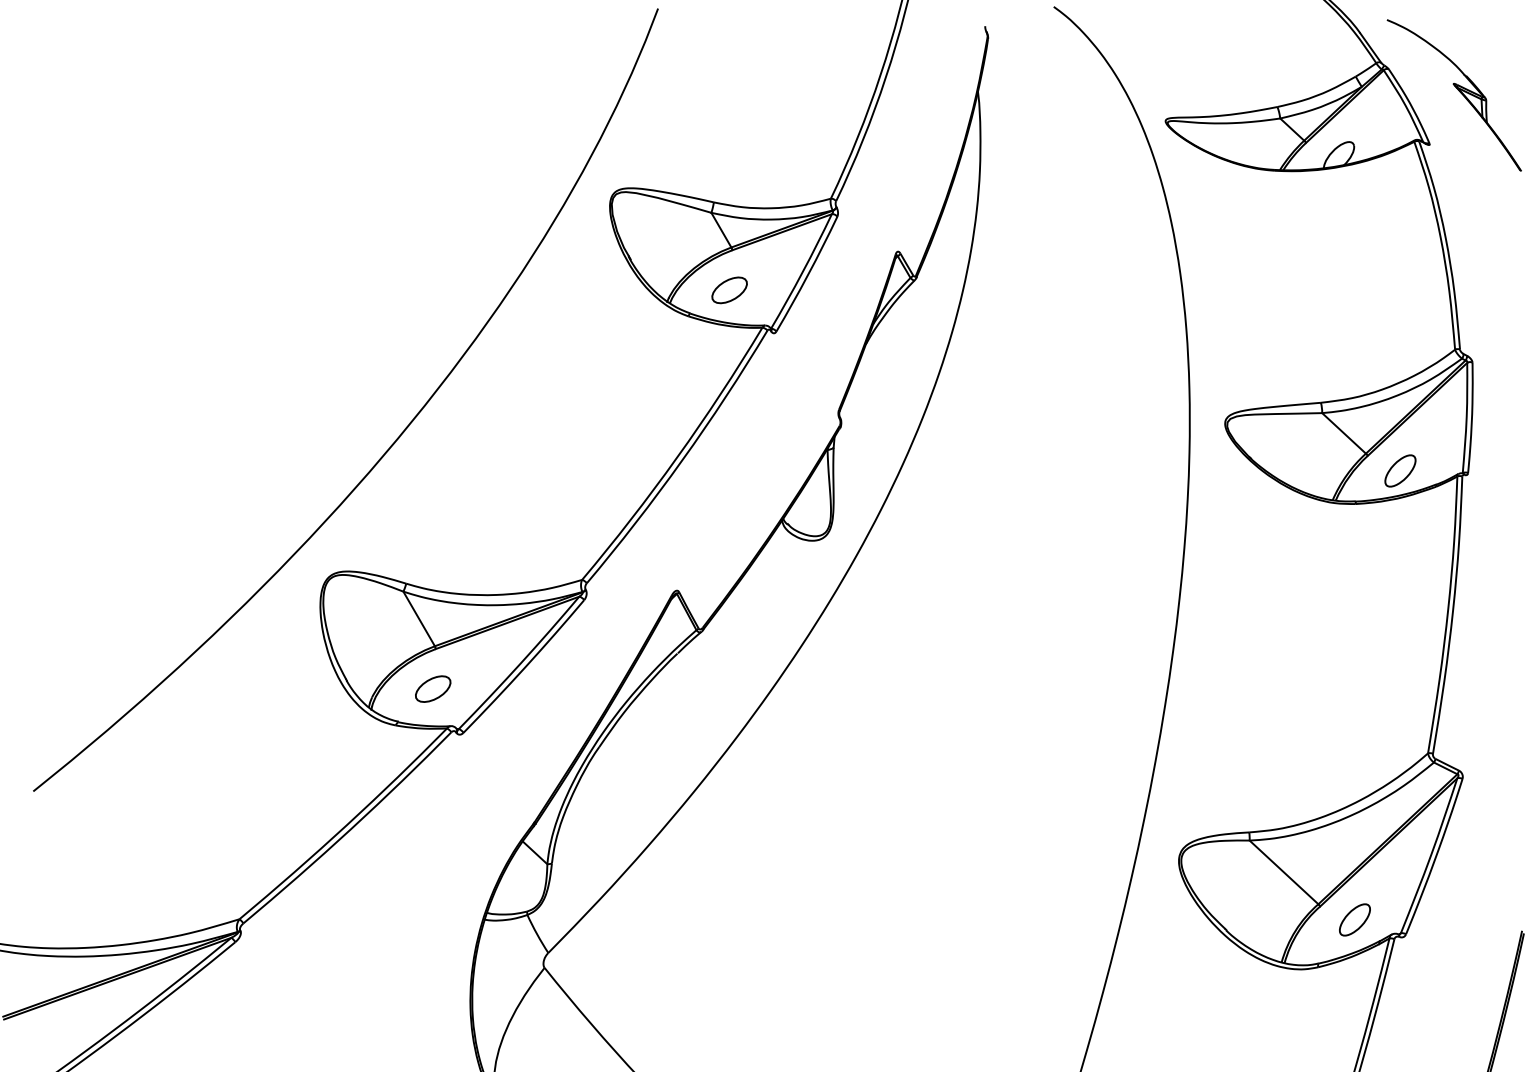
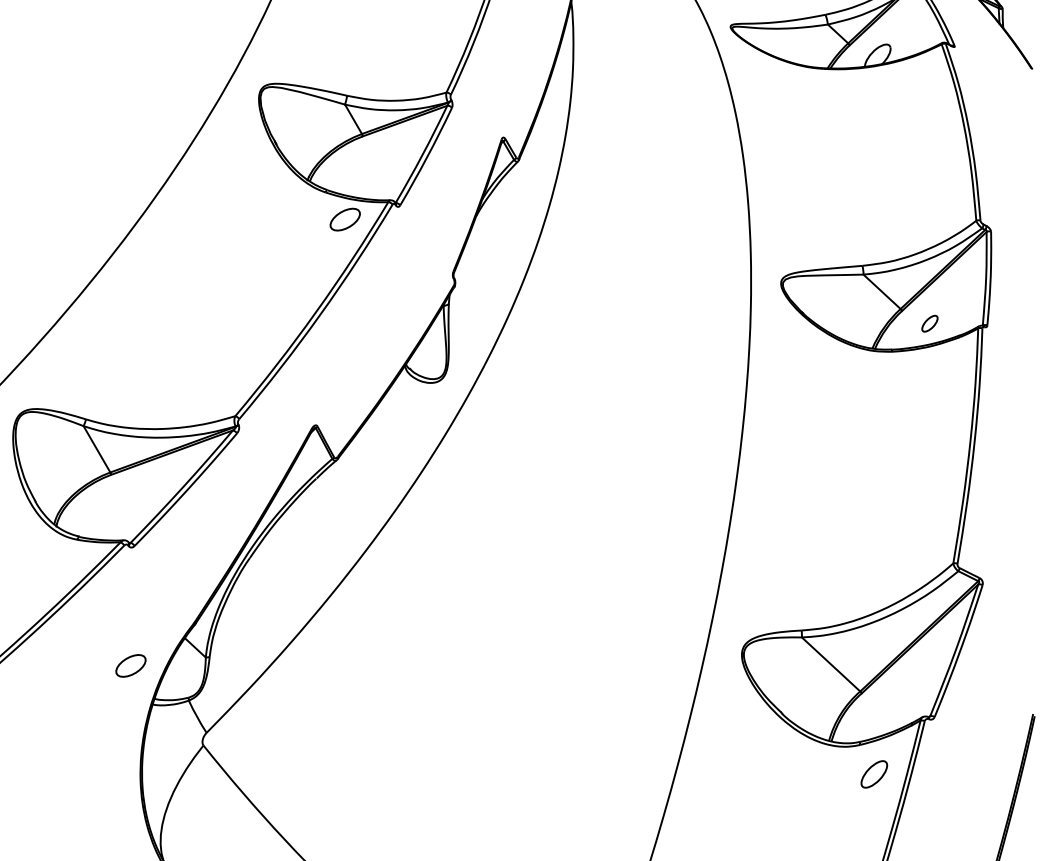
part: (729, 290) -> (345, 219), moved
part: (1400, 470) -> (929, 323), size x0.6
part: (433, 688) -> (131, 665), moved
part: (1354, 919) -> (873, 774), moved

